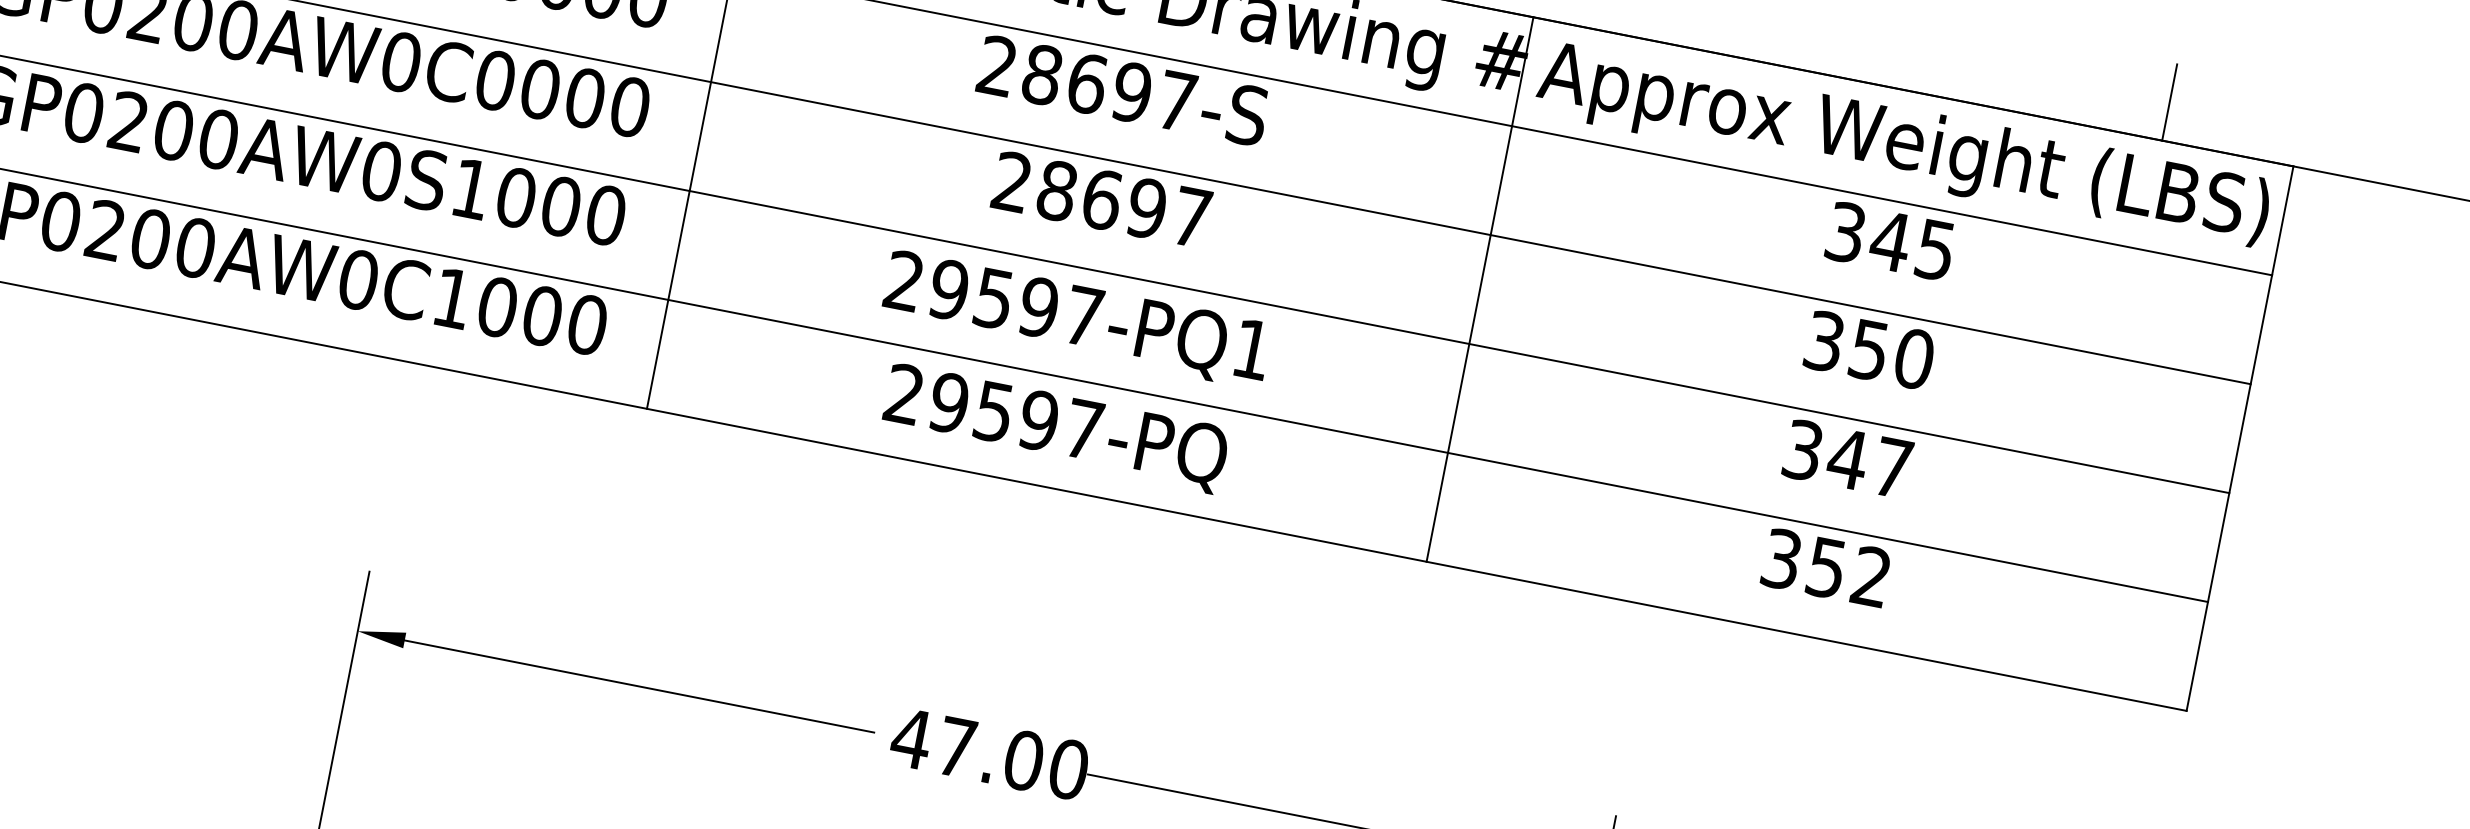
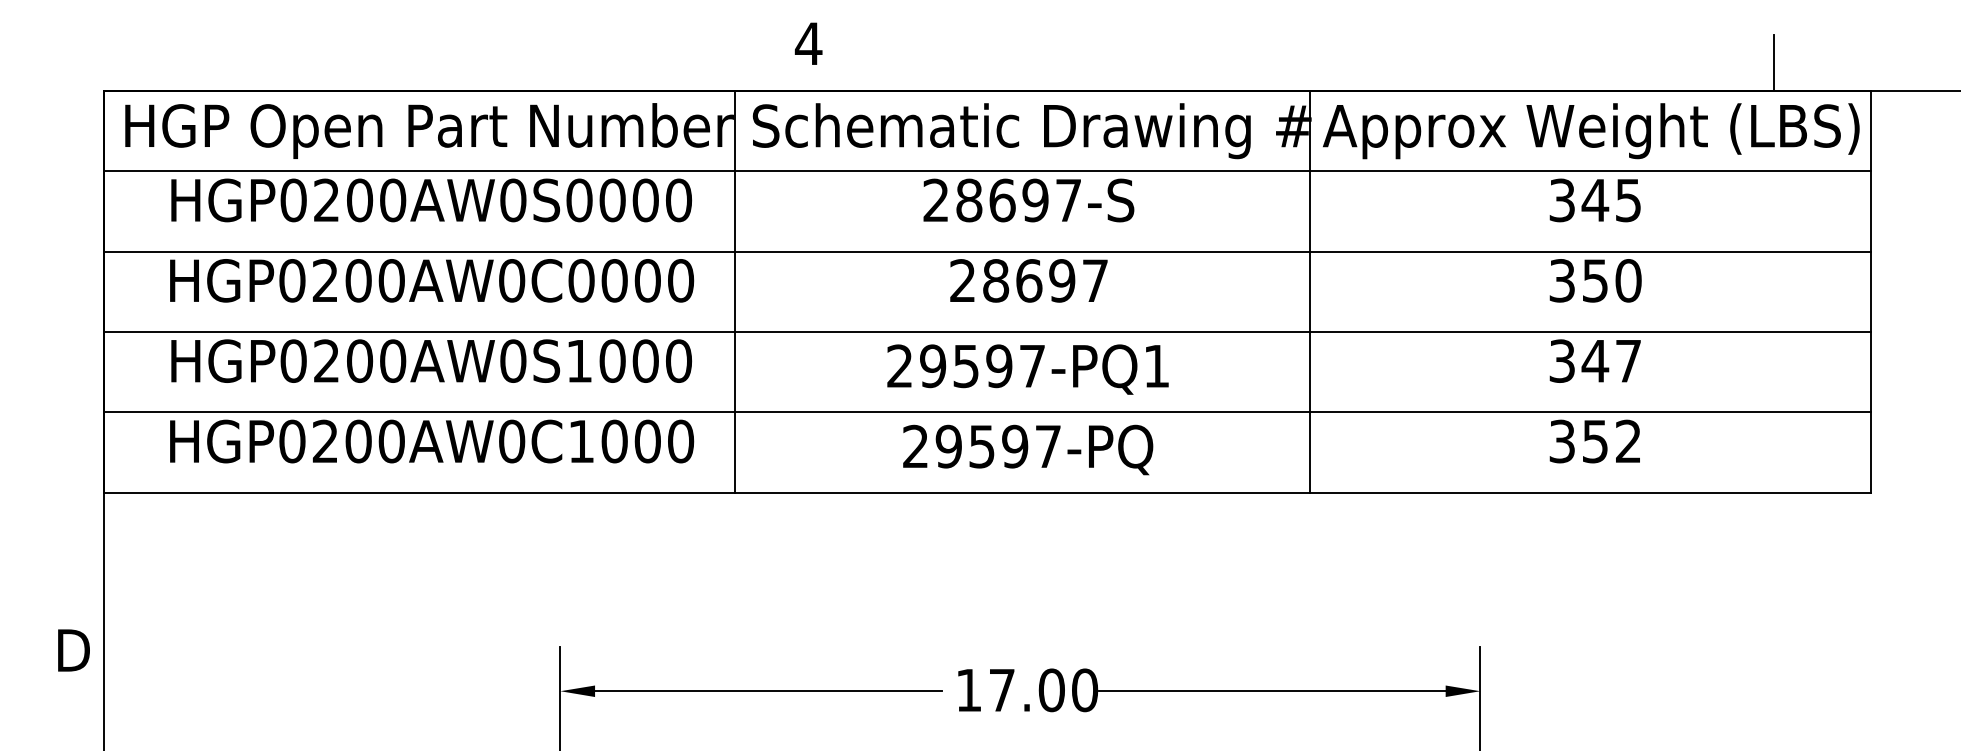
text: (910, 738) -> (968, 690), 47.00 -> 17.00

